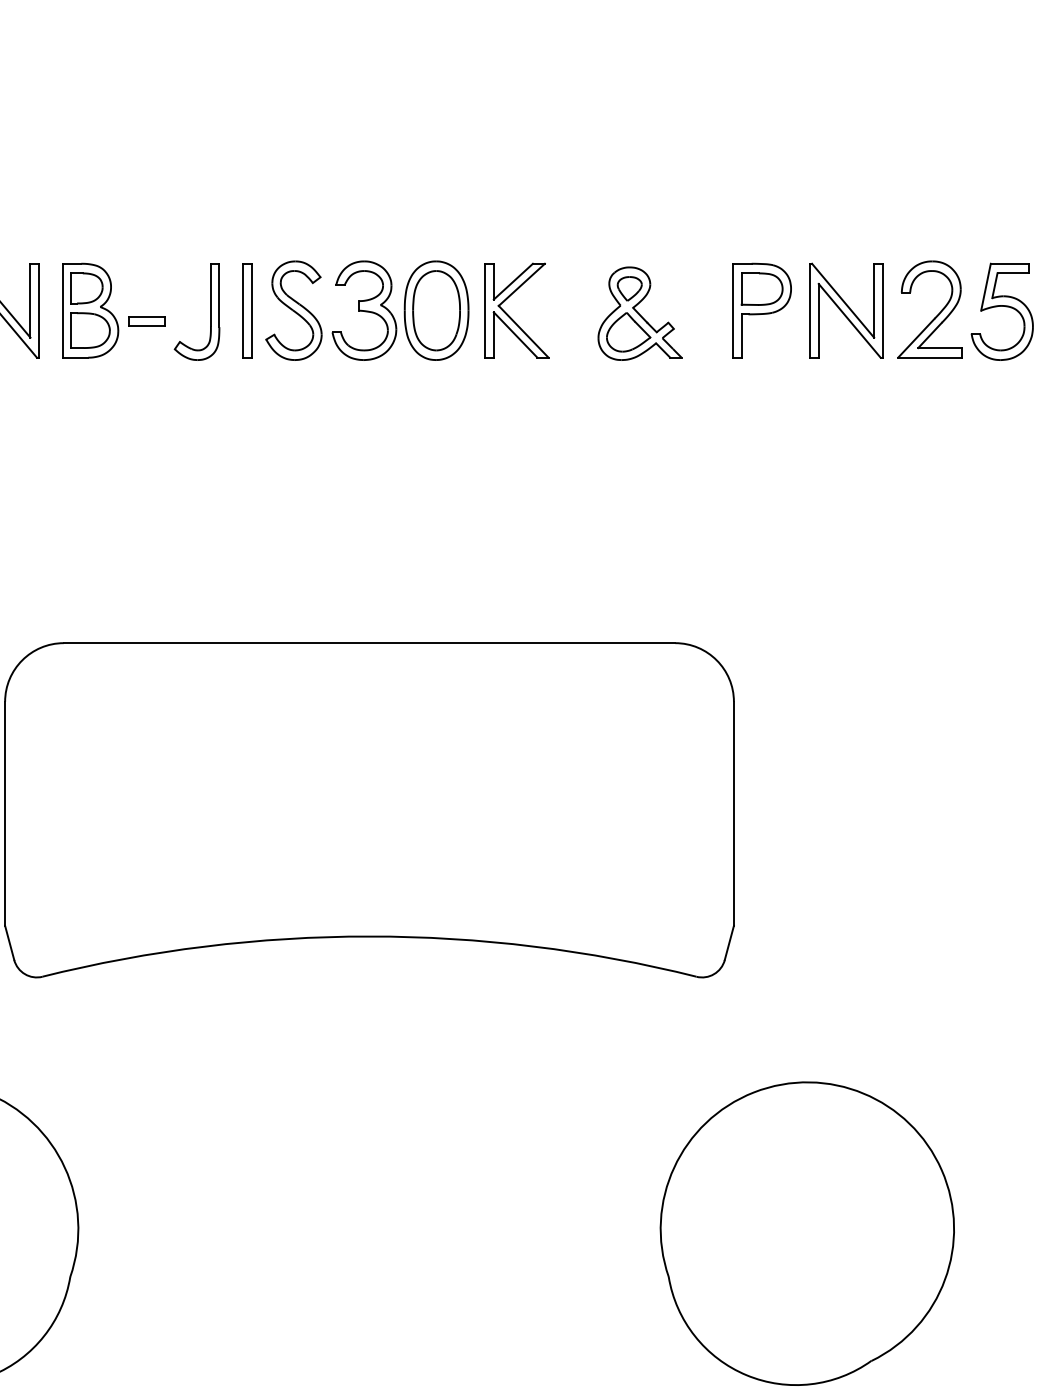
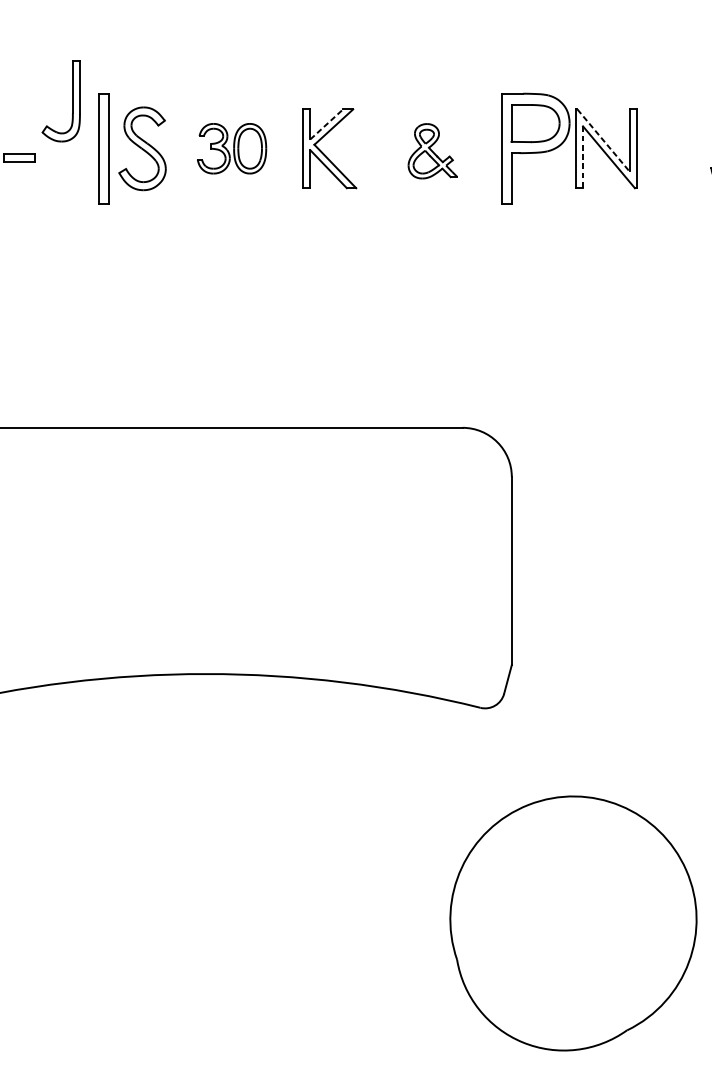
line: (513, 281) -> (326, 124), solid -> dashed
line: (843, 301) -> (603, 141), solid -> dashed
part: (247, 310) -> (103, 148), size x1.4
part: (400, 310) -> (231, 148), size x0.6
part: (761, 310) -> (534, 148), size x1.4
part: (210, 311) -> (72, 100), moved
part: (639, 313) -> (432, 151), size x0.7
part: (936, 315) -> (681, 152), removed
line: (818, 320) -> (582, 157), solid -> dashed

